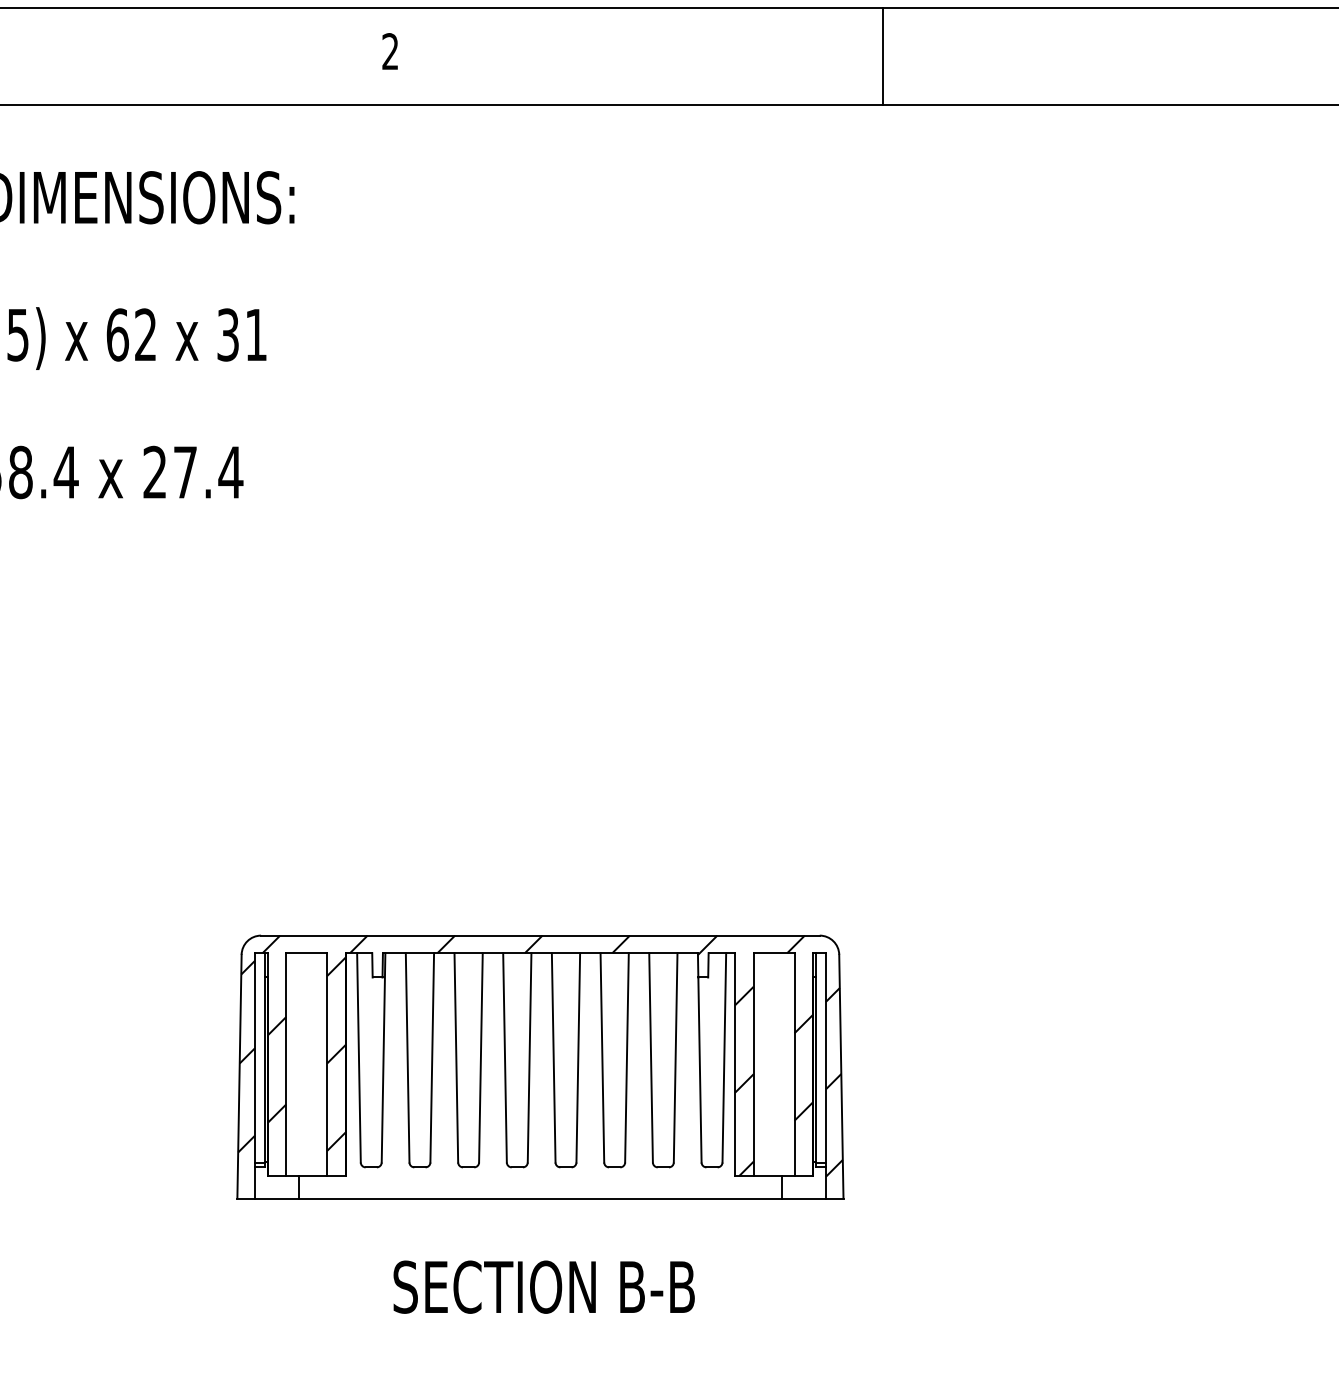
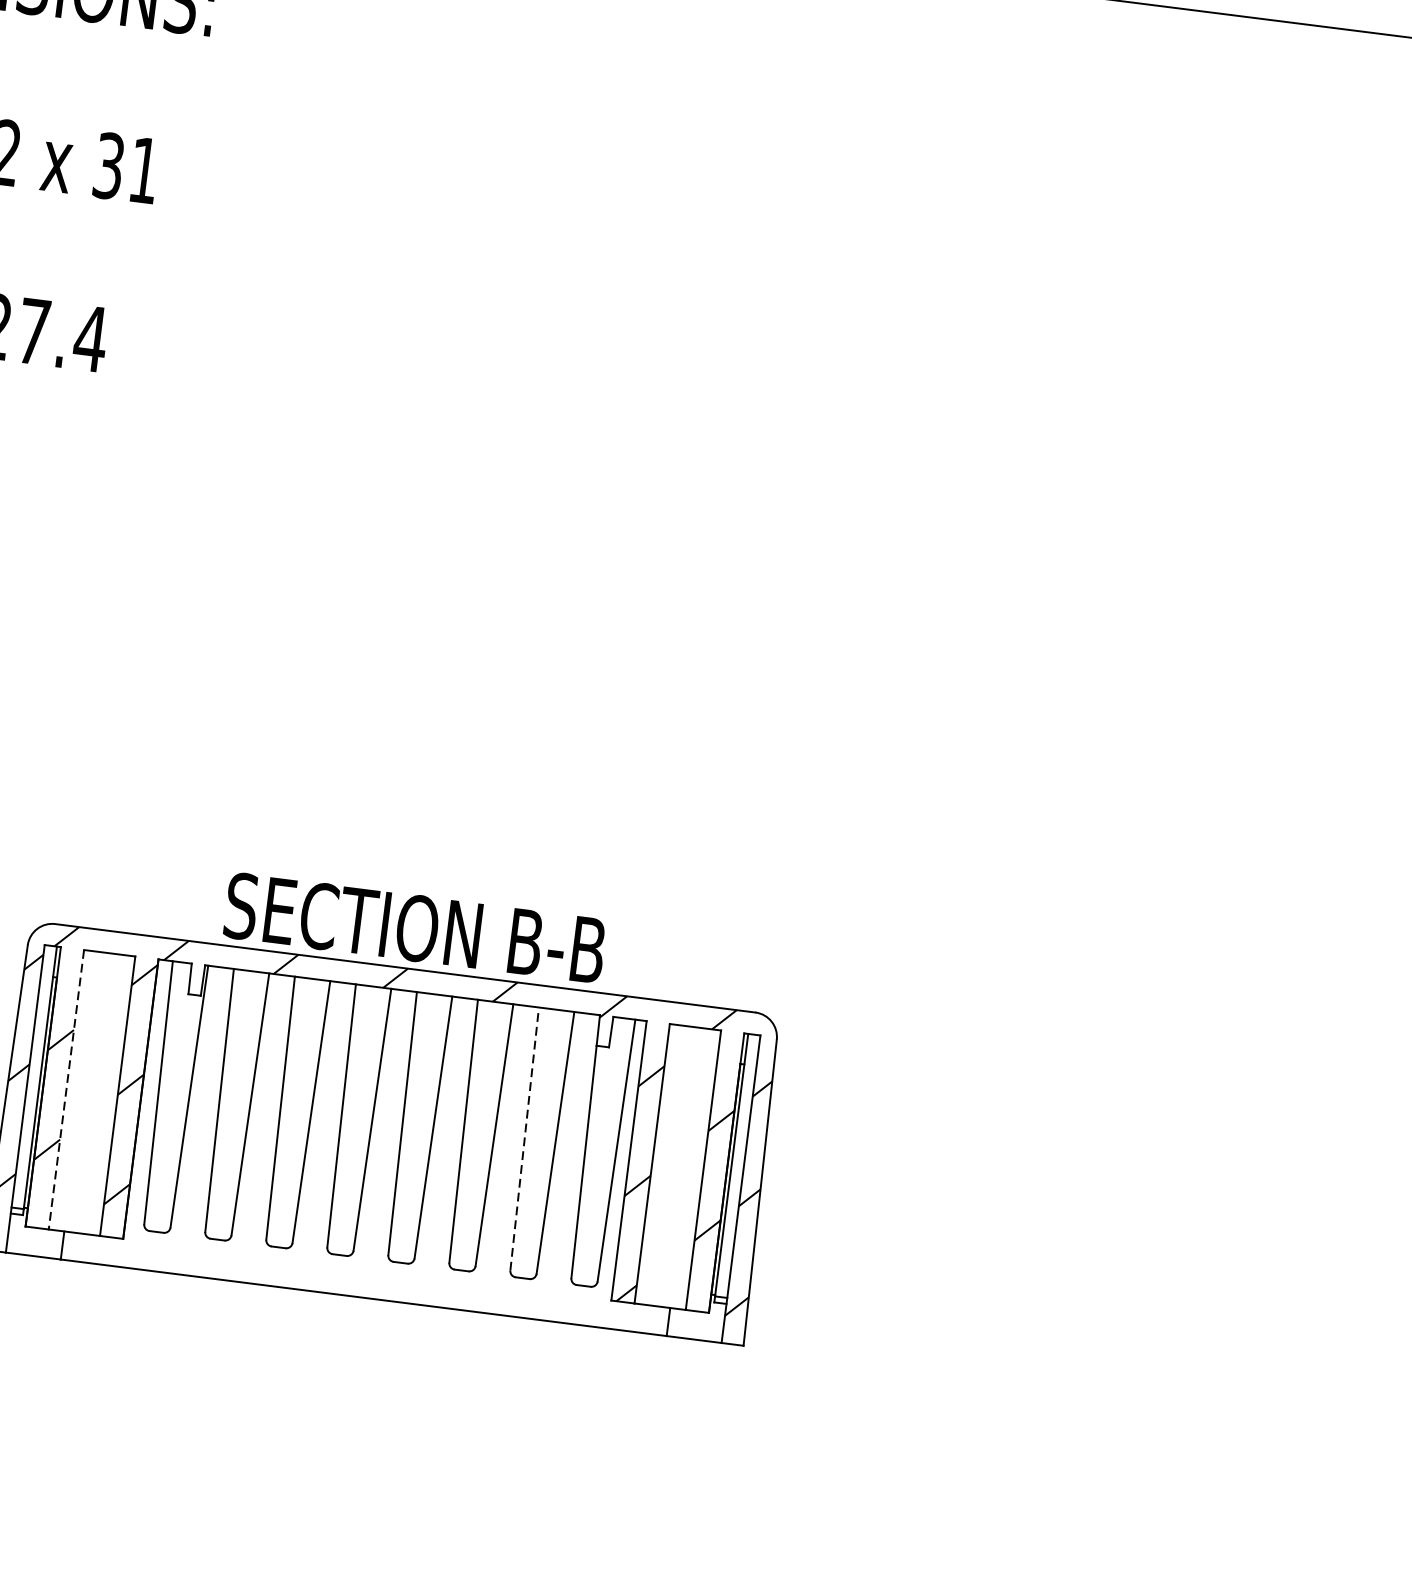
line: (651, 1057) -> (525, 1138), solid -> dashed
line: (286, 1065) -> (66, 1090), solid -> dashed
text: (543, 1286) -> (414, 927), moved

